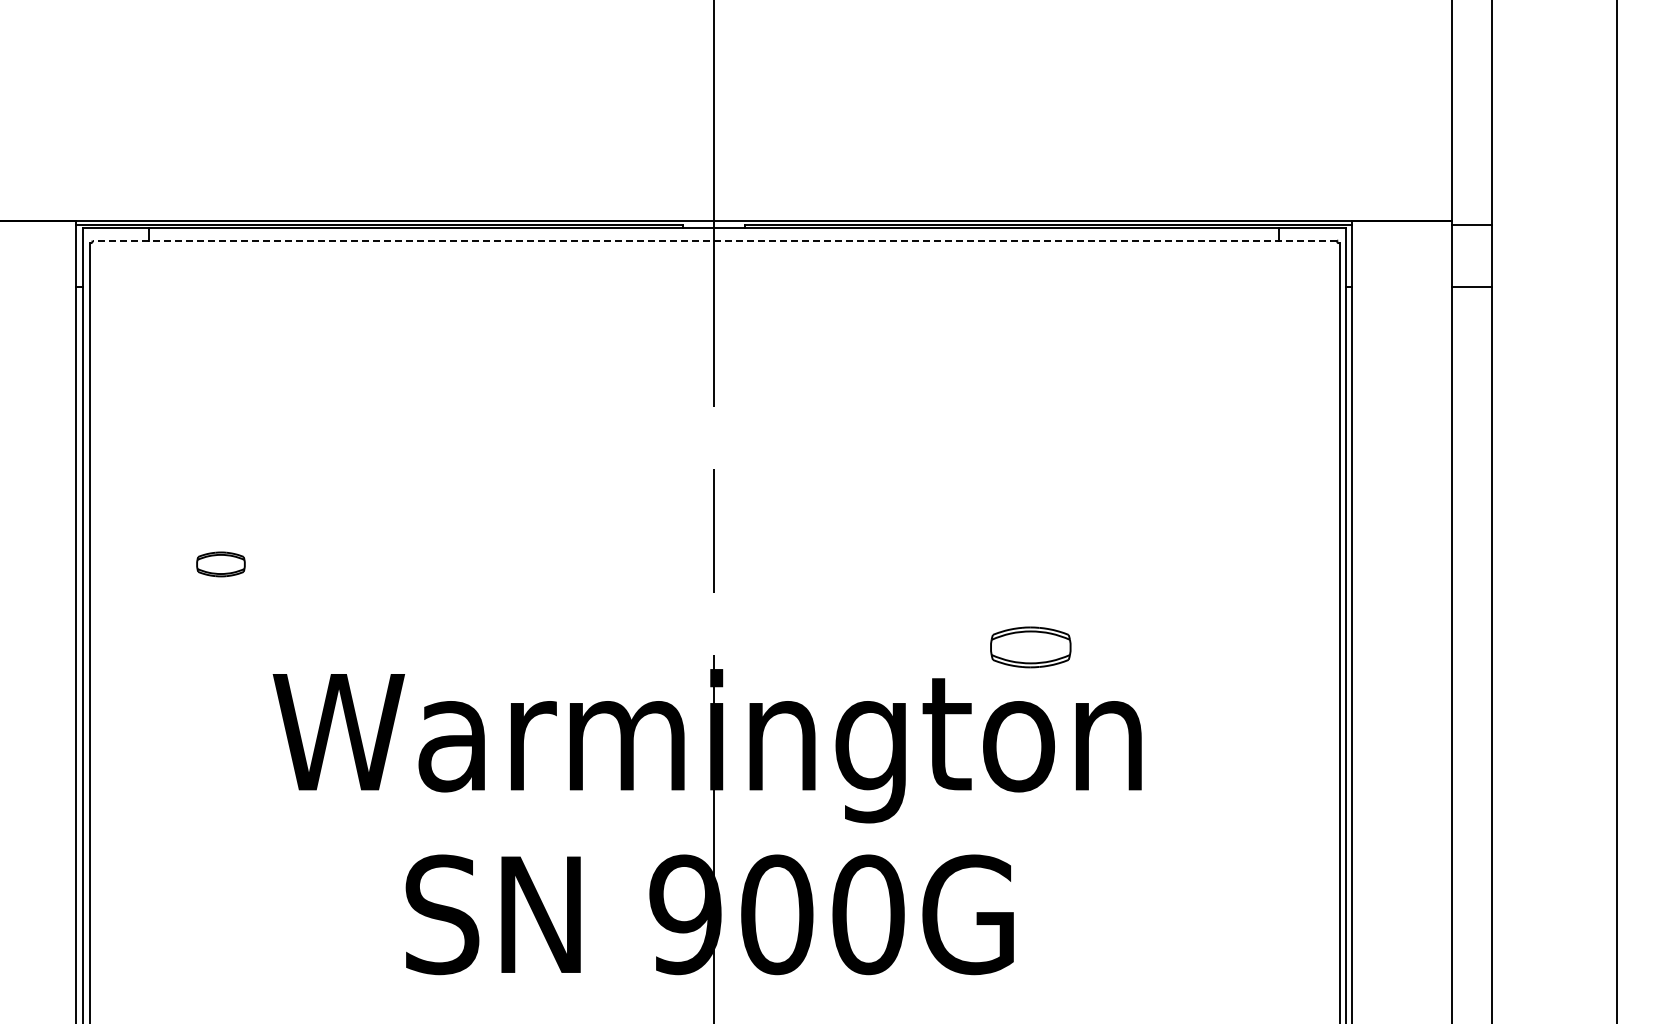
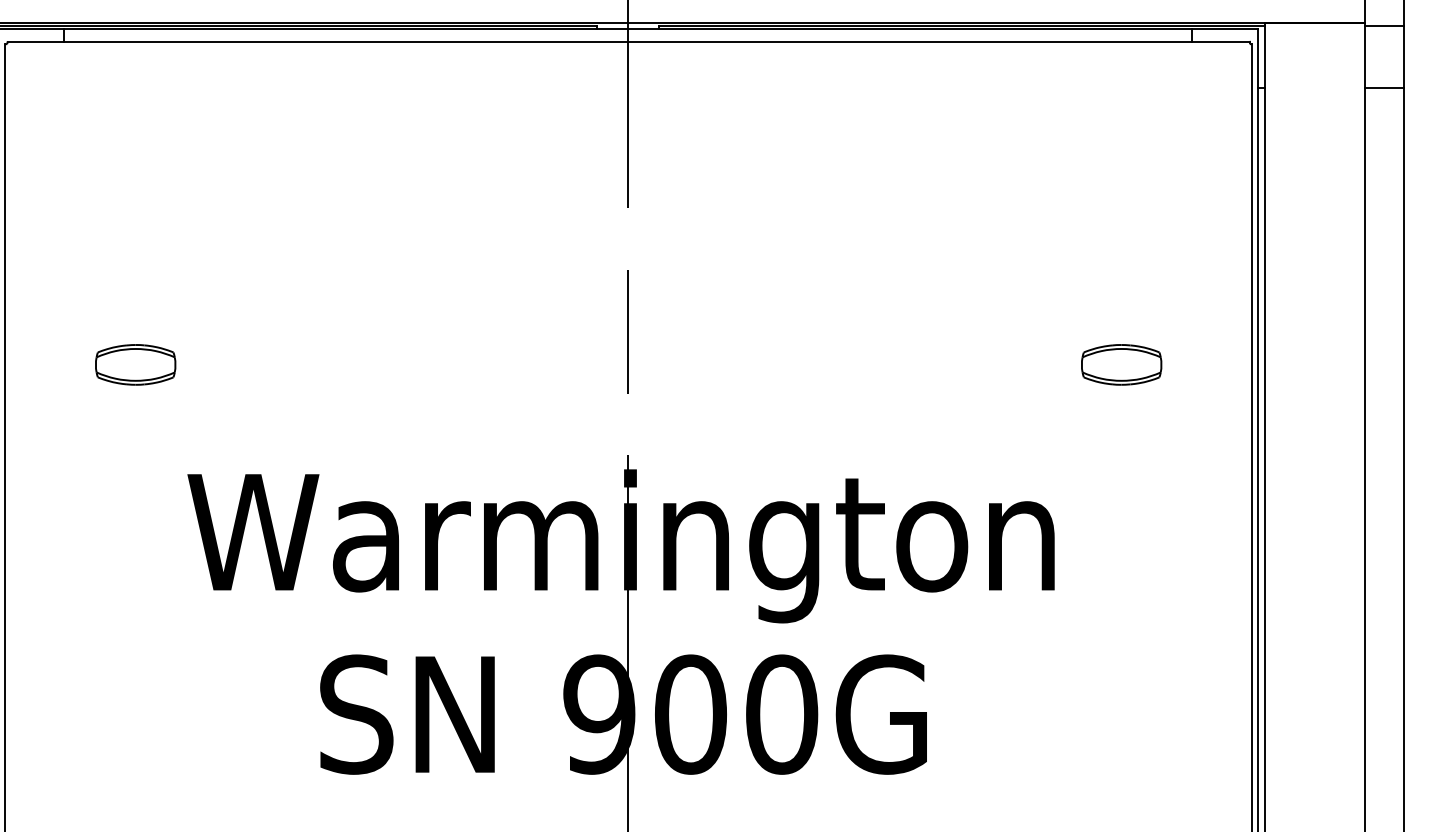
line: (714, 240) -> (628, 41), dashed -> solid
part: (220, 564) -> (135, 364), size x1.67
part: (1030, 647) -> (1121, 364), moved

